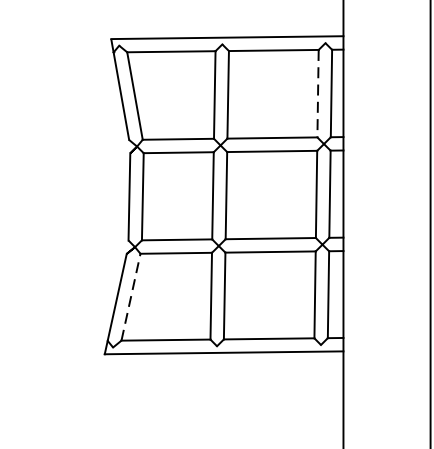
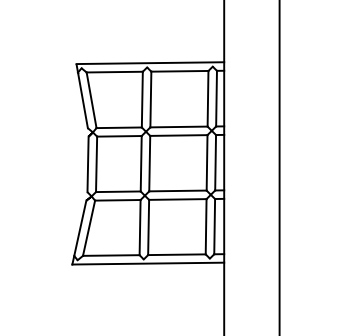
line: (318, 93) -> (208, 98), dashed -> solid
line: (131, 296) -> (89, 227), dashed -> solid

